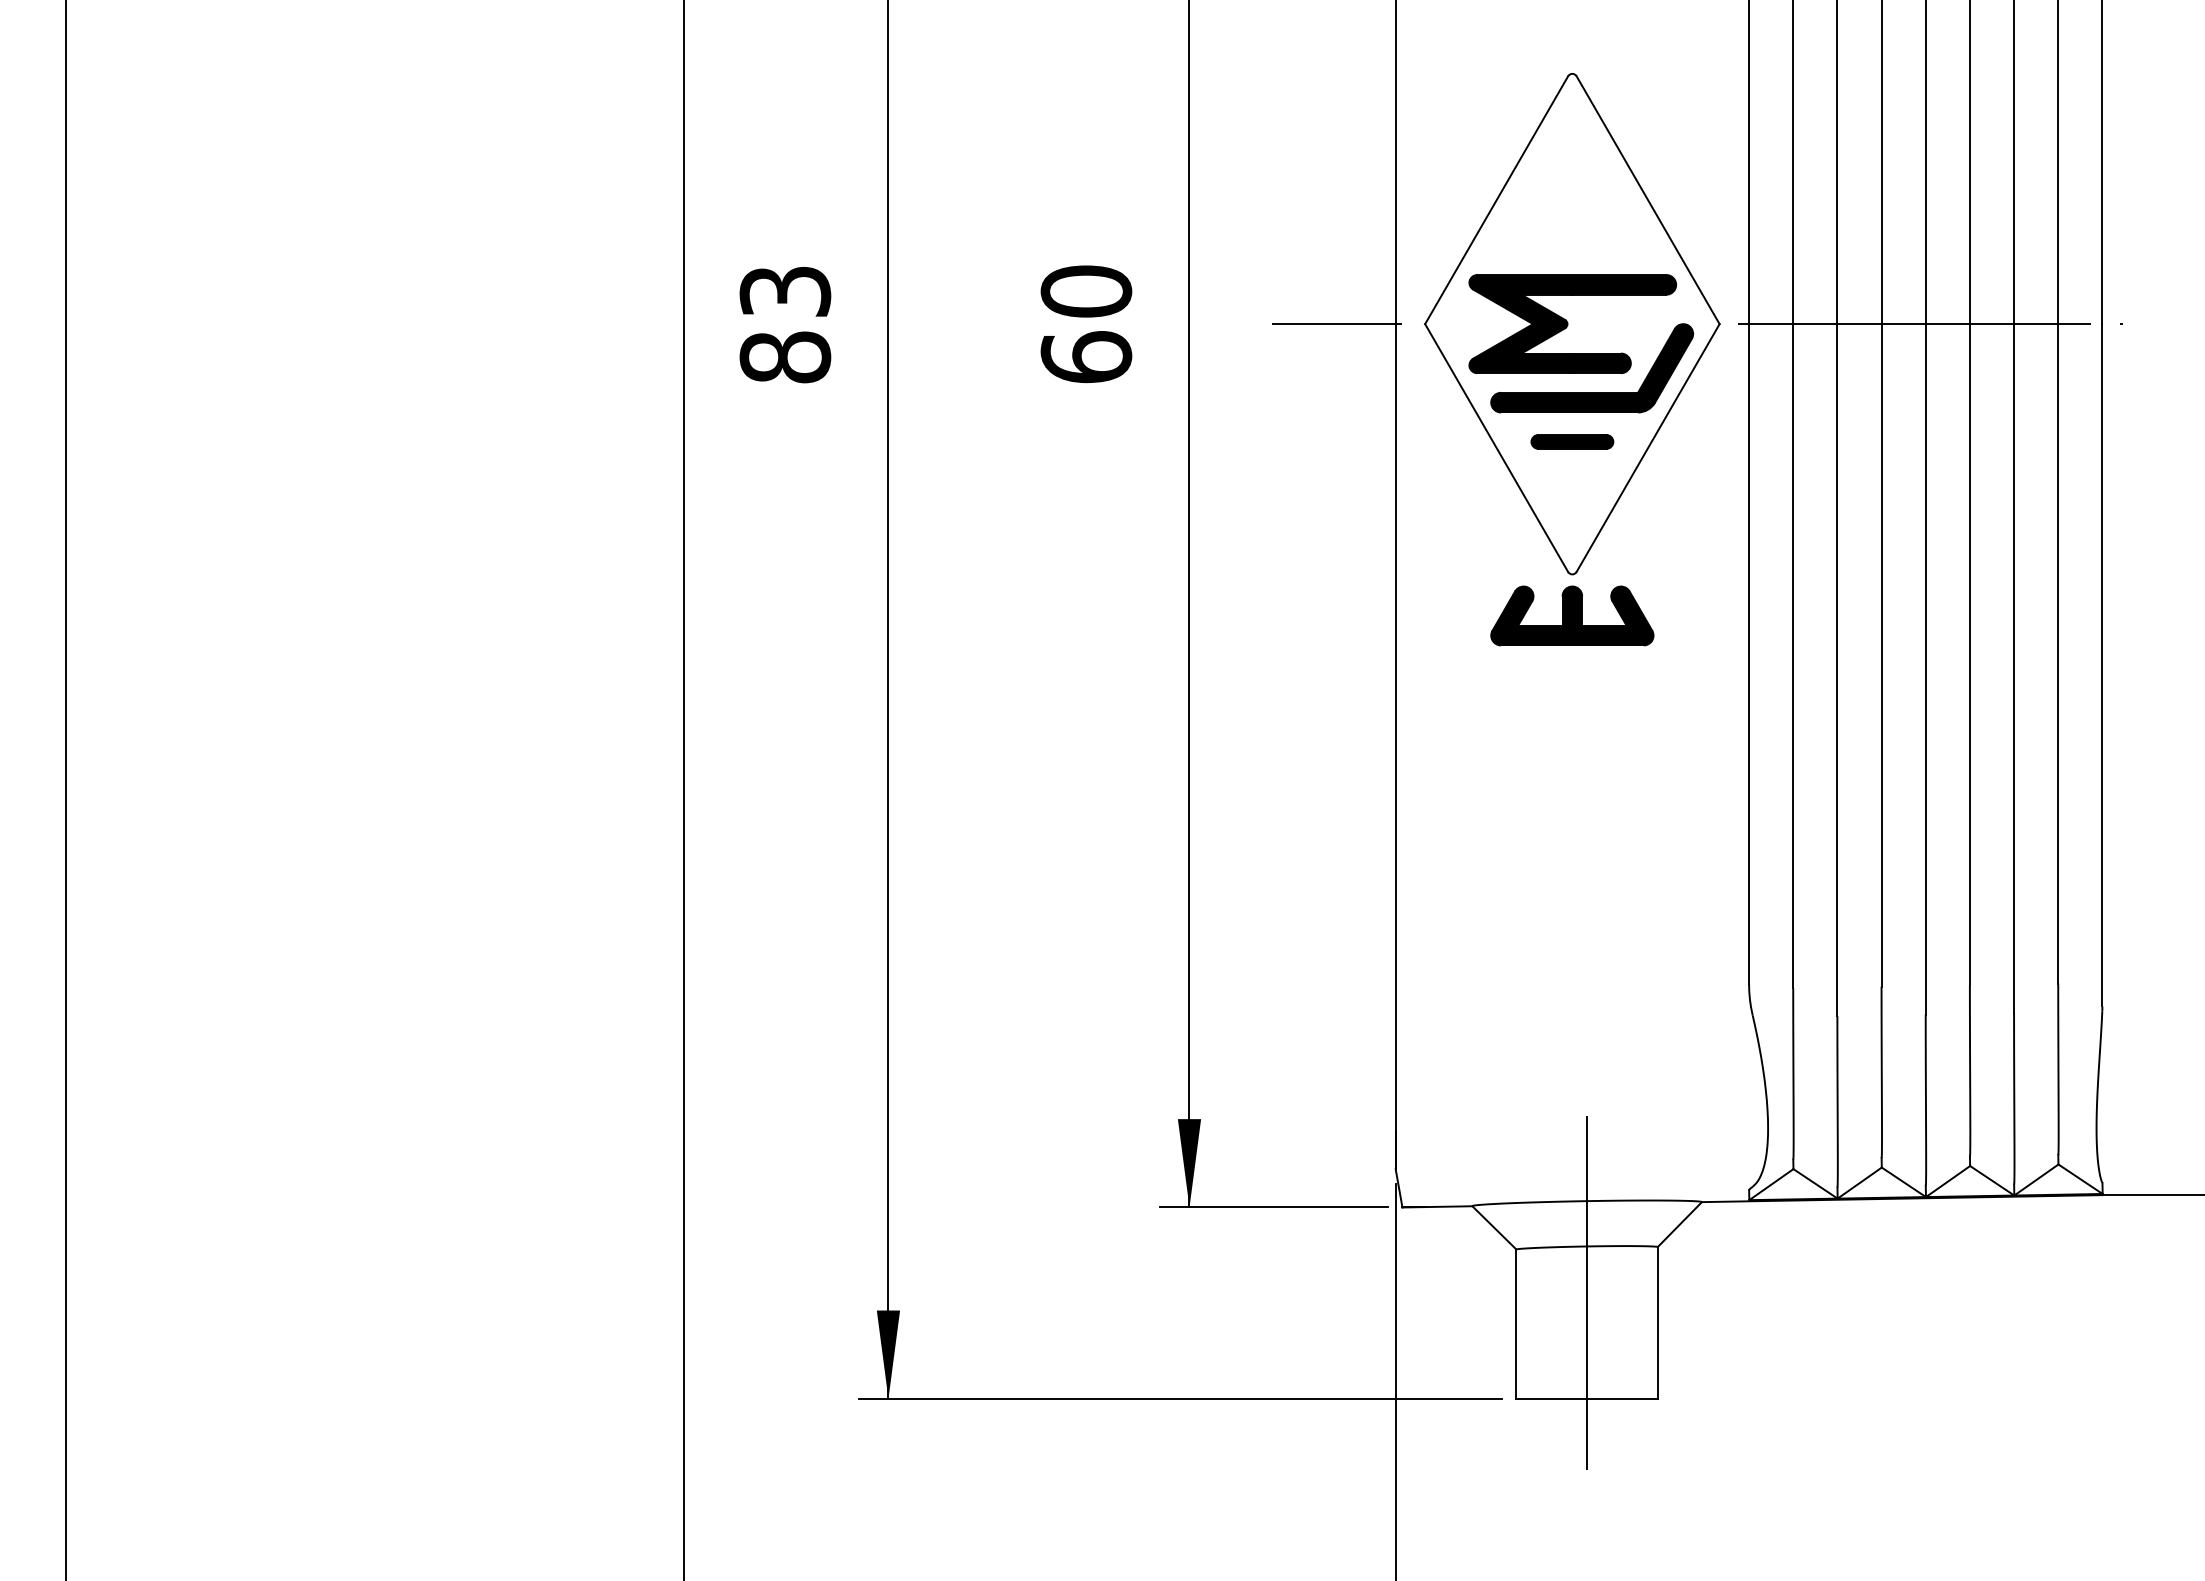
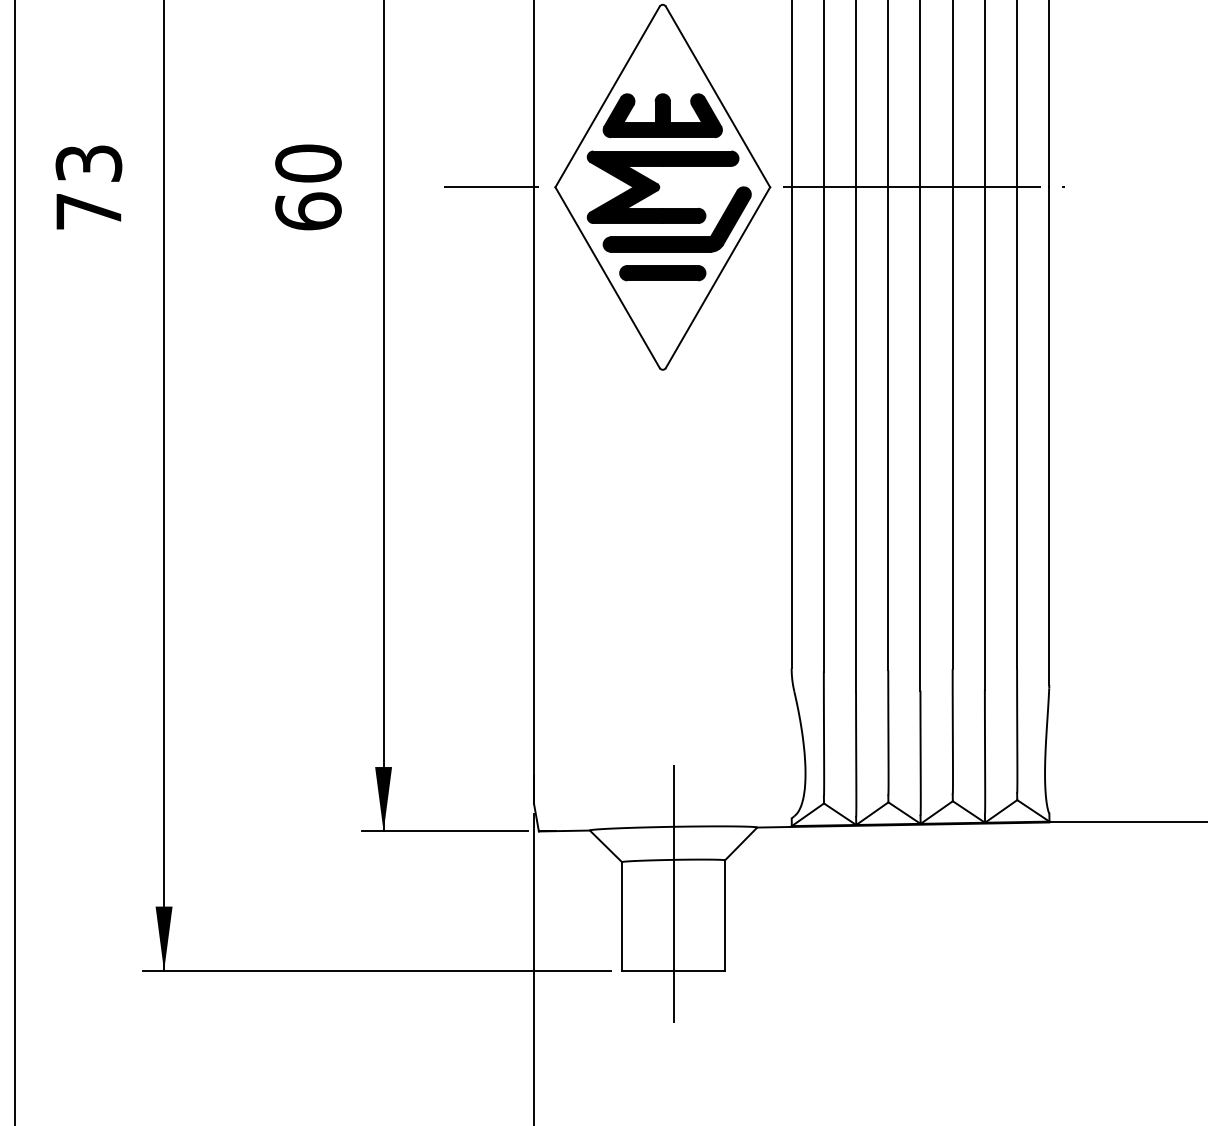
text: (785, 357) -> (89, 211), 83 -> 73
part: (1572, 441) -> (662, 272), size x1.43
part: (1572, 615) -> (662, 115), moved

